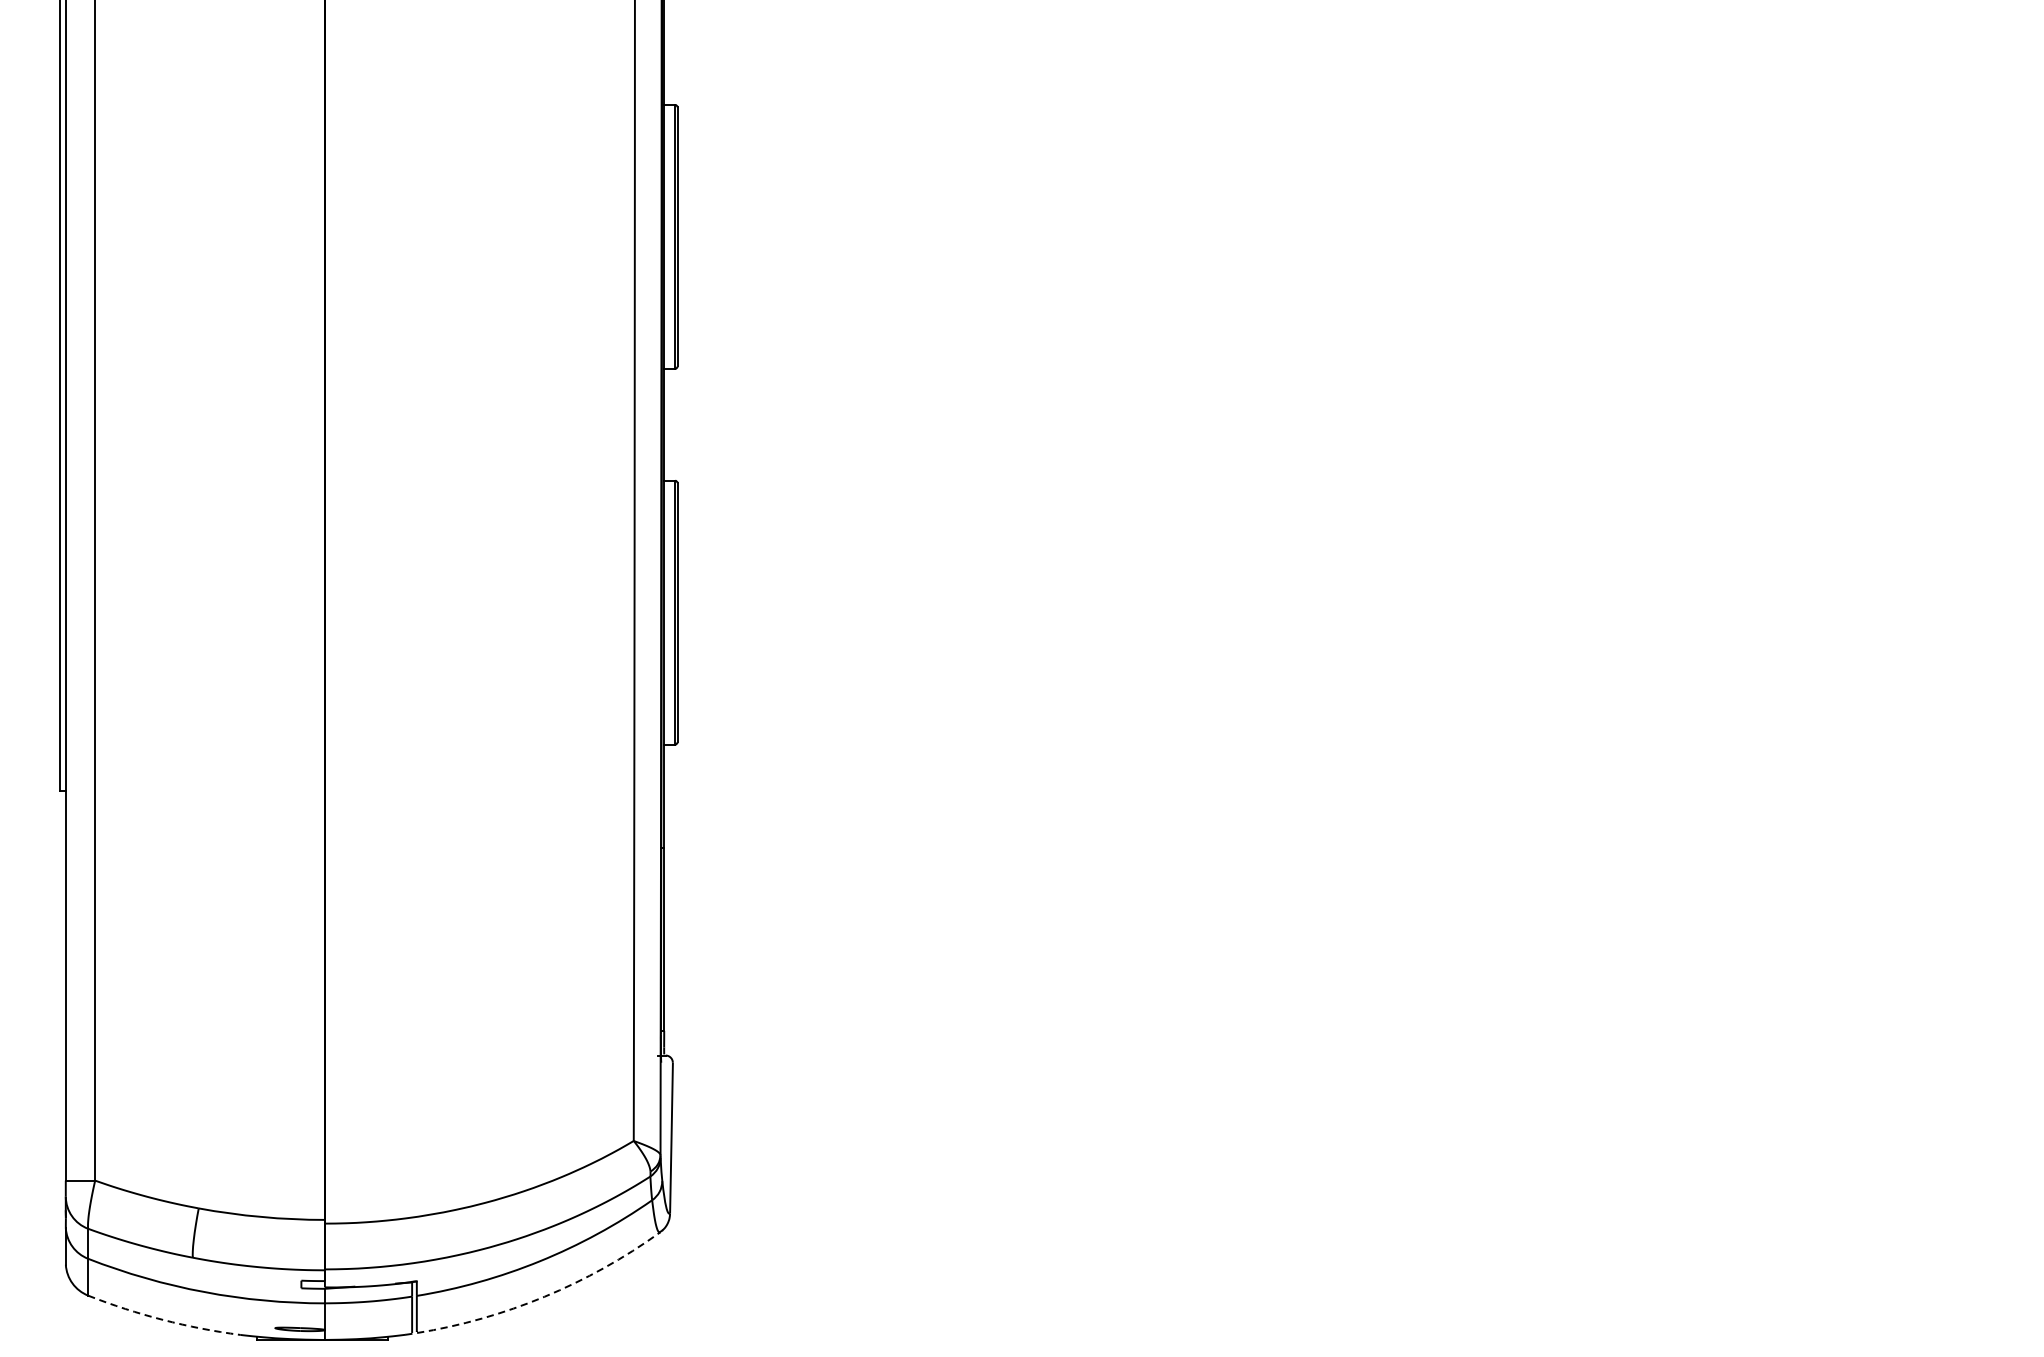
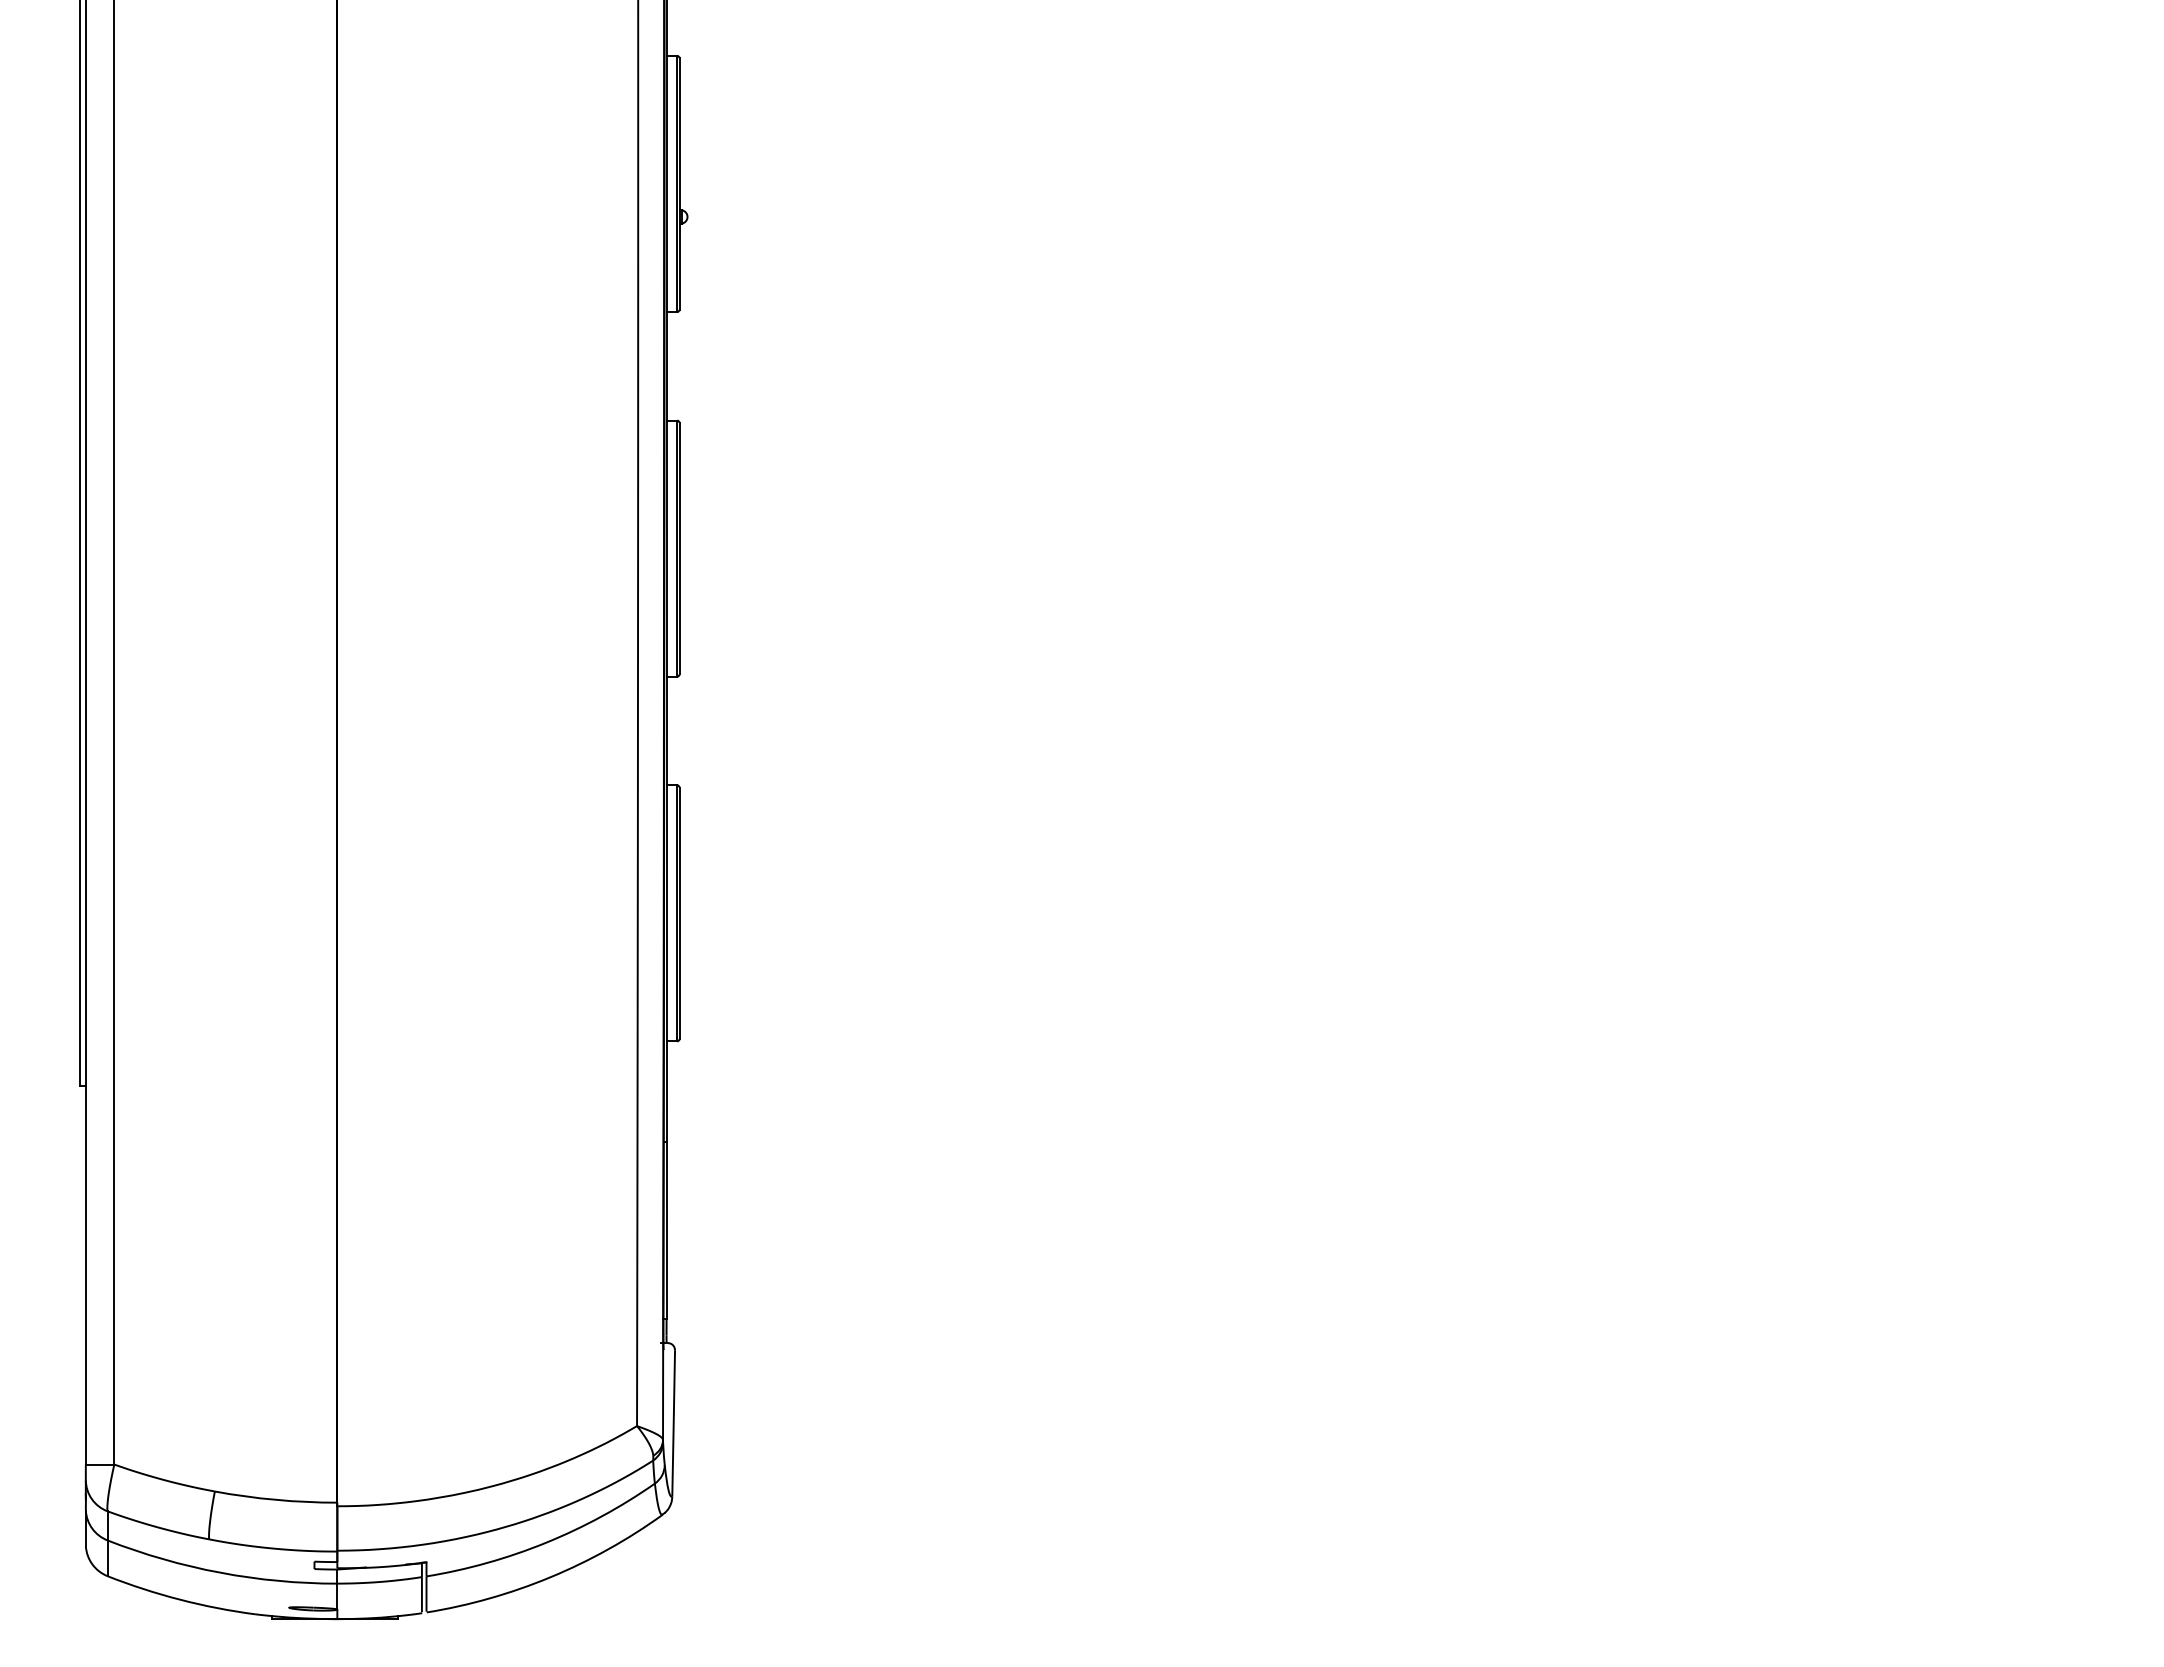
arc: (544, 1297) -> (550, 1577), dashed -> solid
arc: (163, 1319) -> (180, 1599), dashed -> solid

